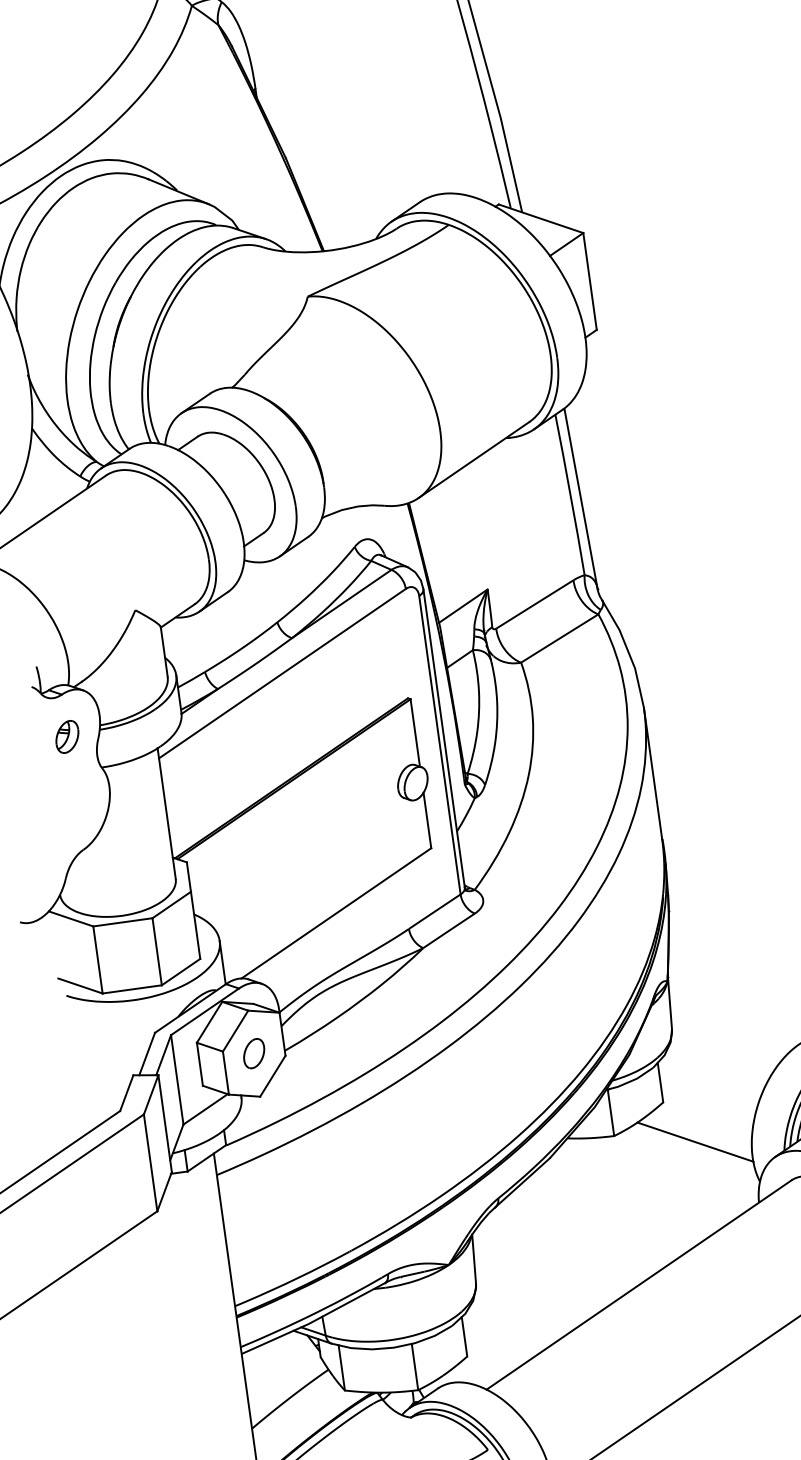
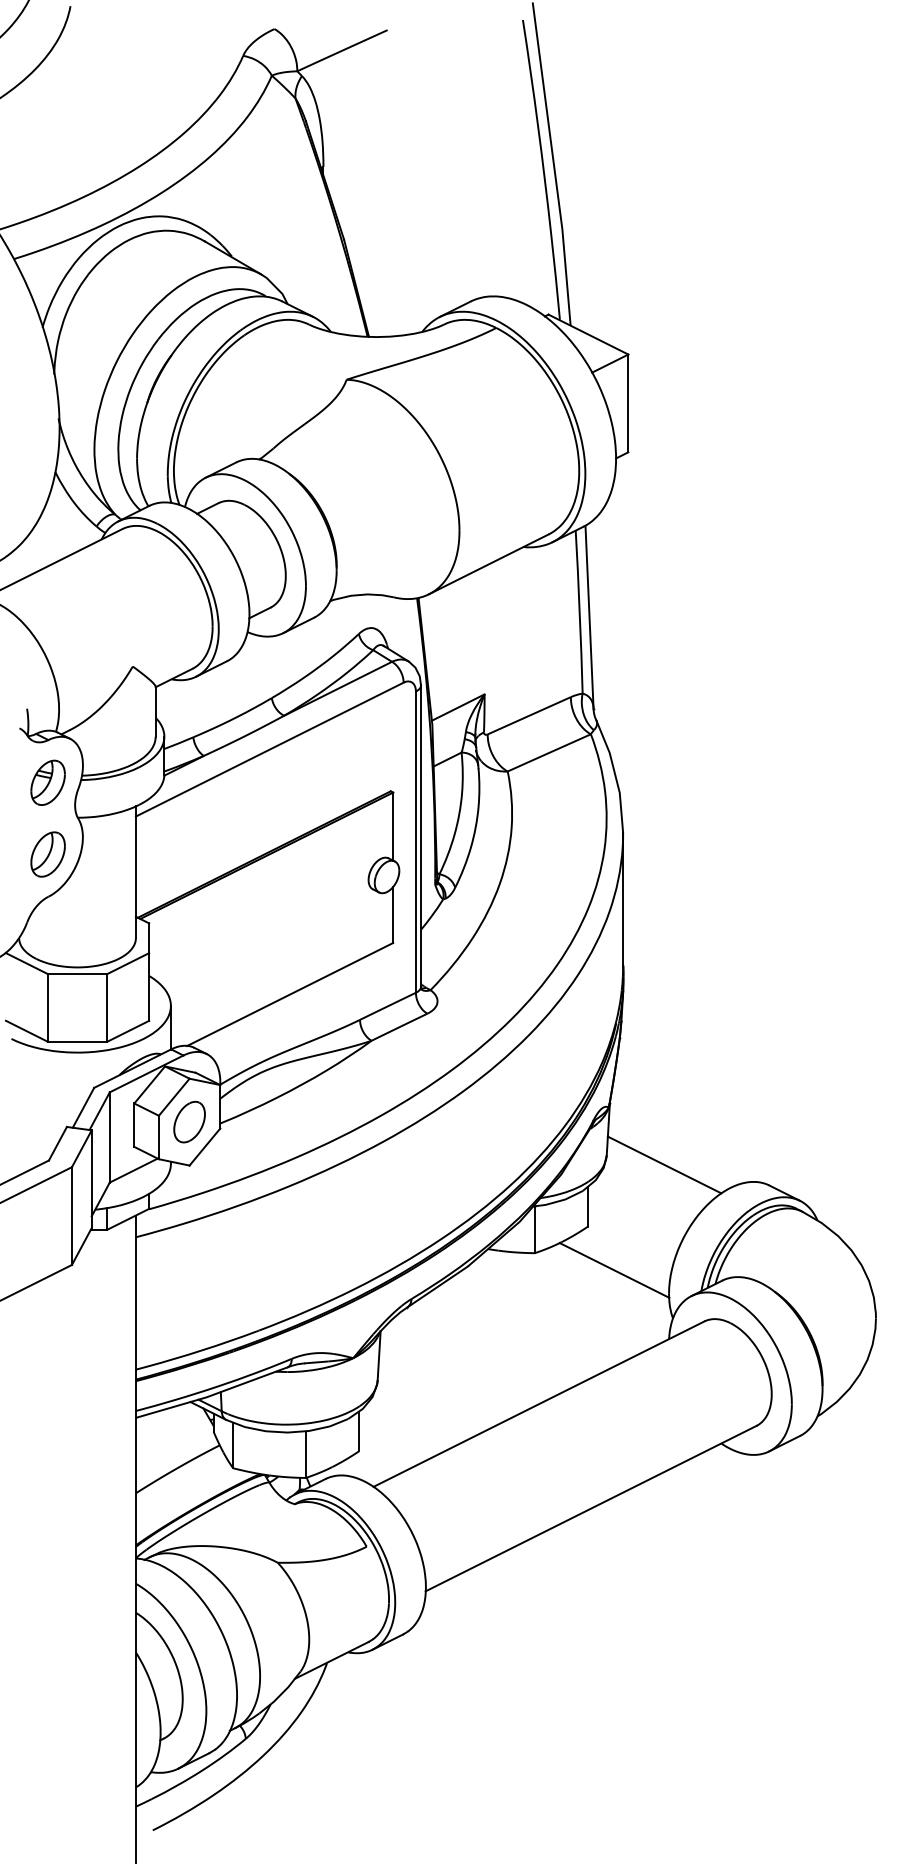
part: (66, 736) -> (47, 782), size x1.43
part: (76, 808) -> (47, 854), added
line: (730, 1030) -> (664, 1164), added
part: (254, 1053) -> (189, 1121), size x1.43

